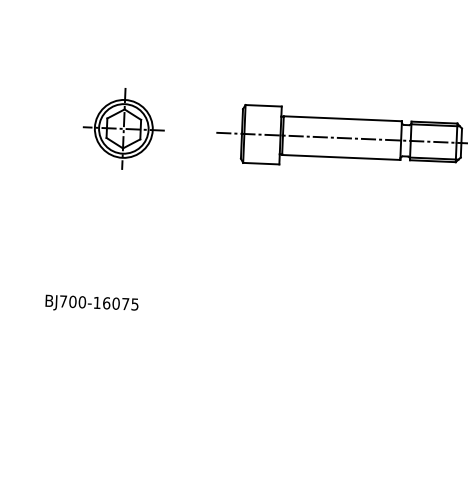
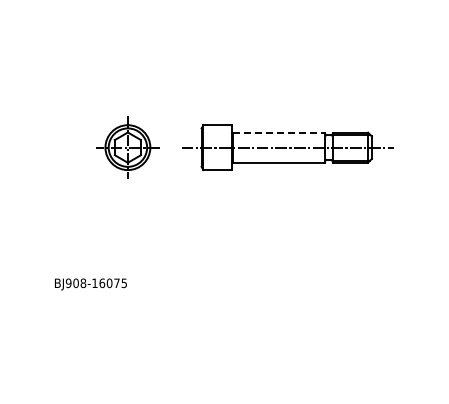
line: (343, 118) -> (279, 132), solid -> dashed
part: (123, 128) -> (127, 147), moved
text: (72, 302) -> (75, 283), BJ700-16075 -> BJ908-16075

